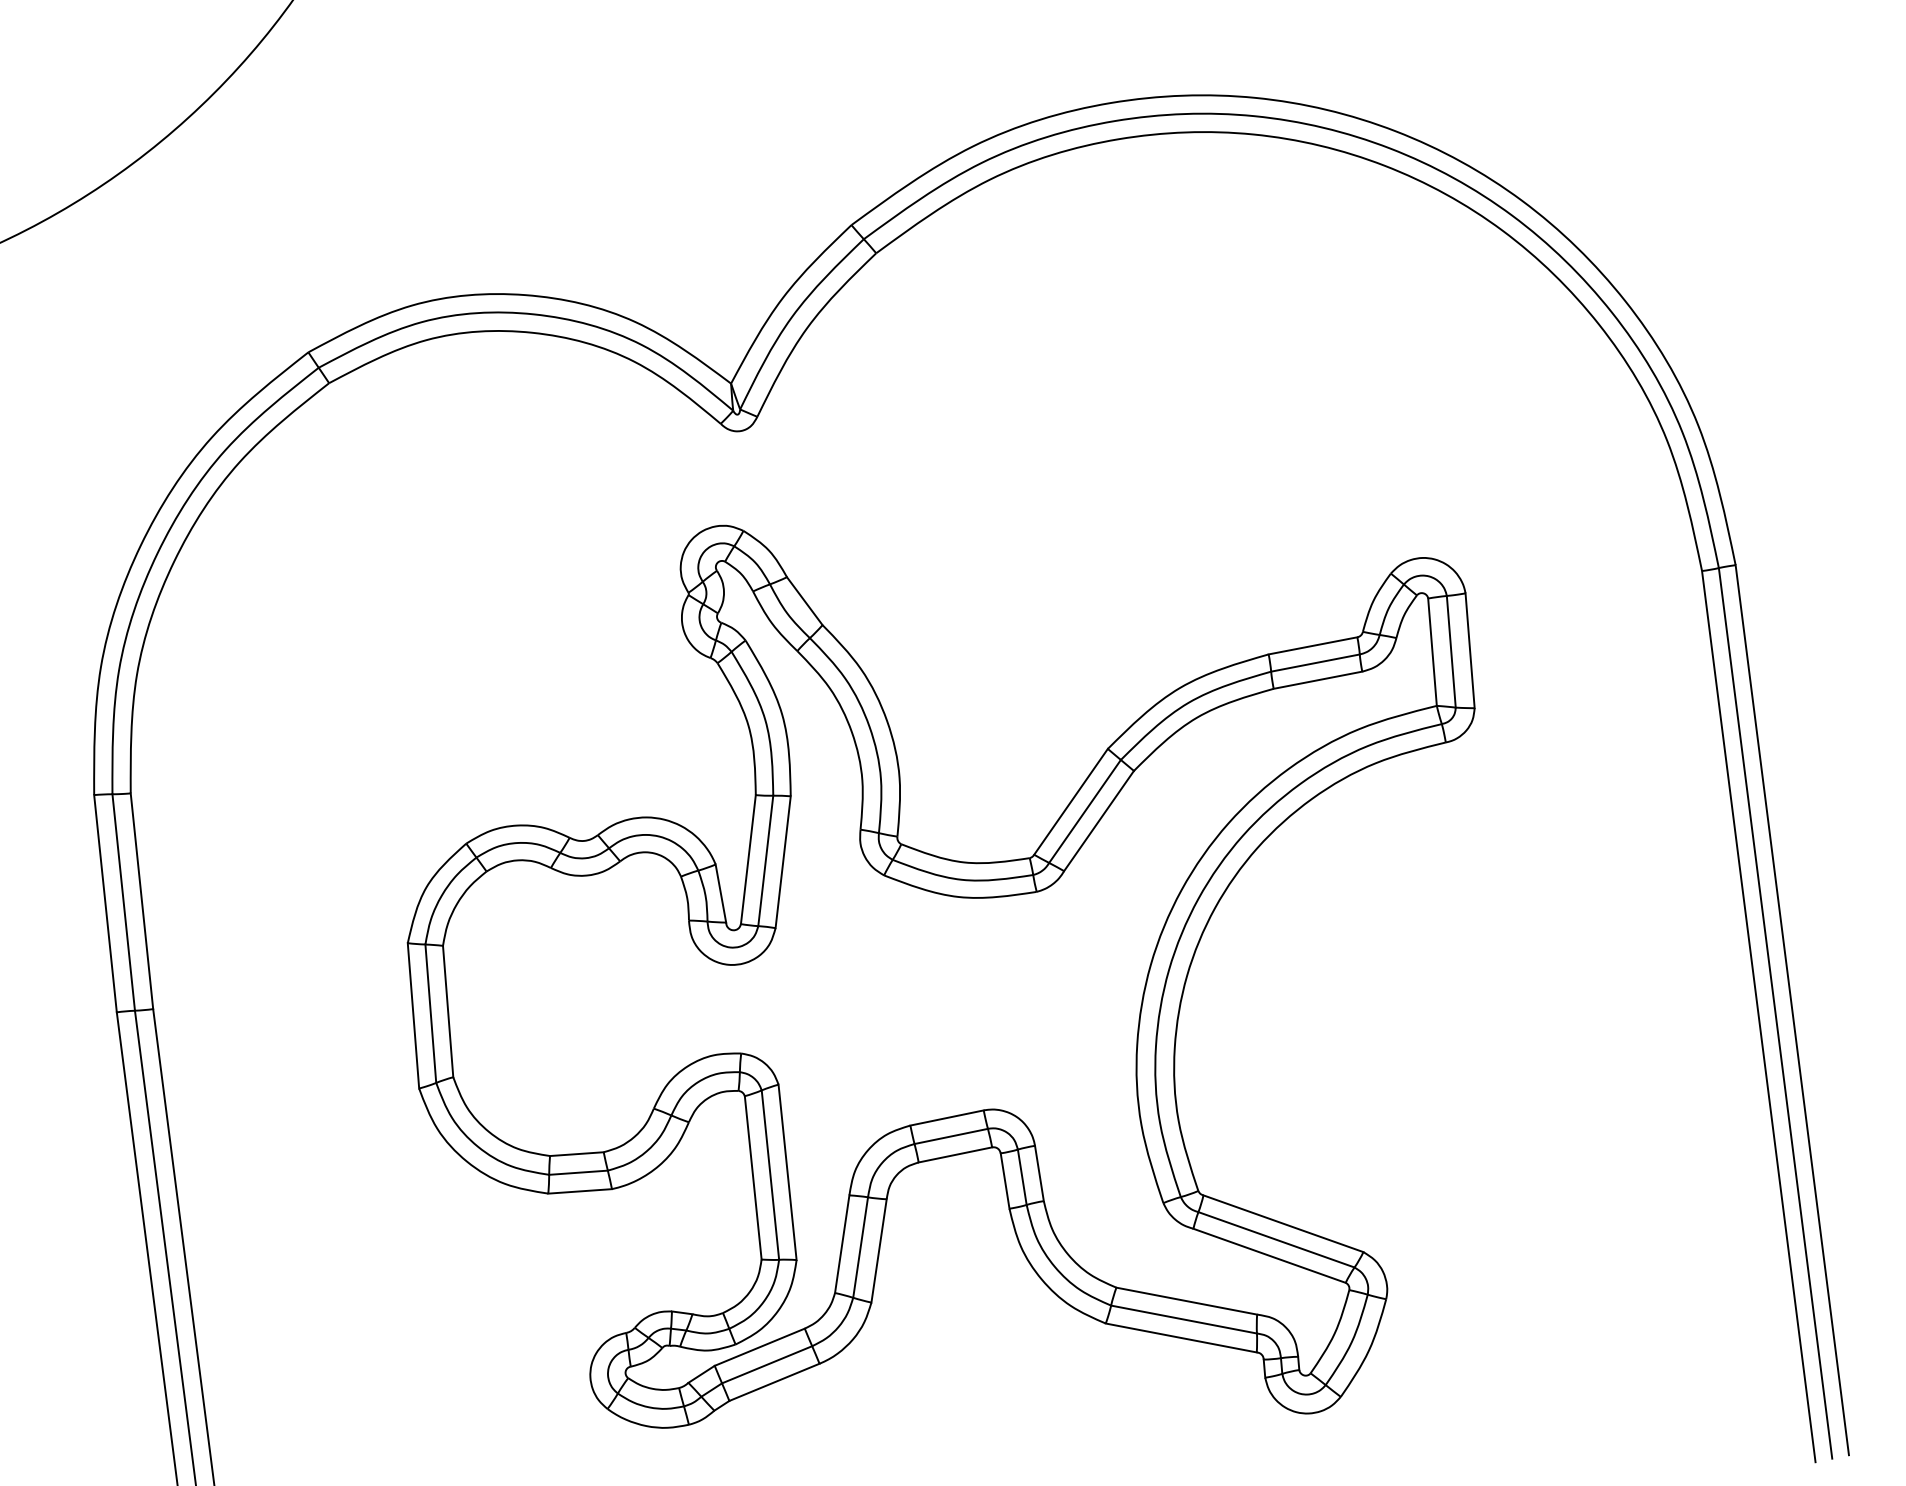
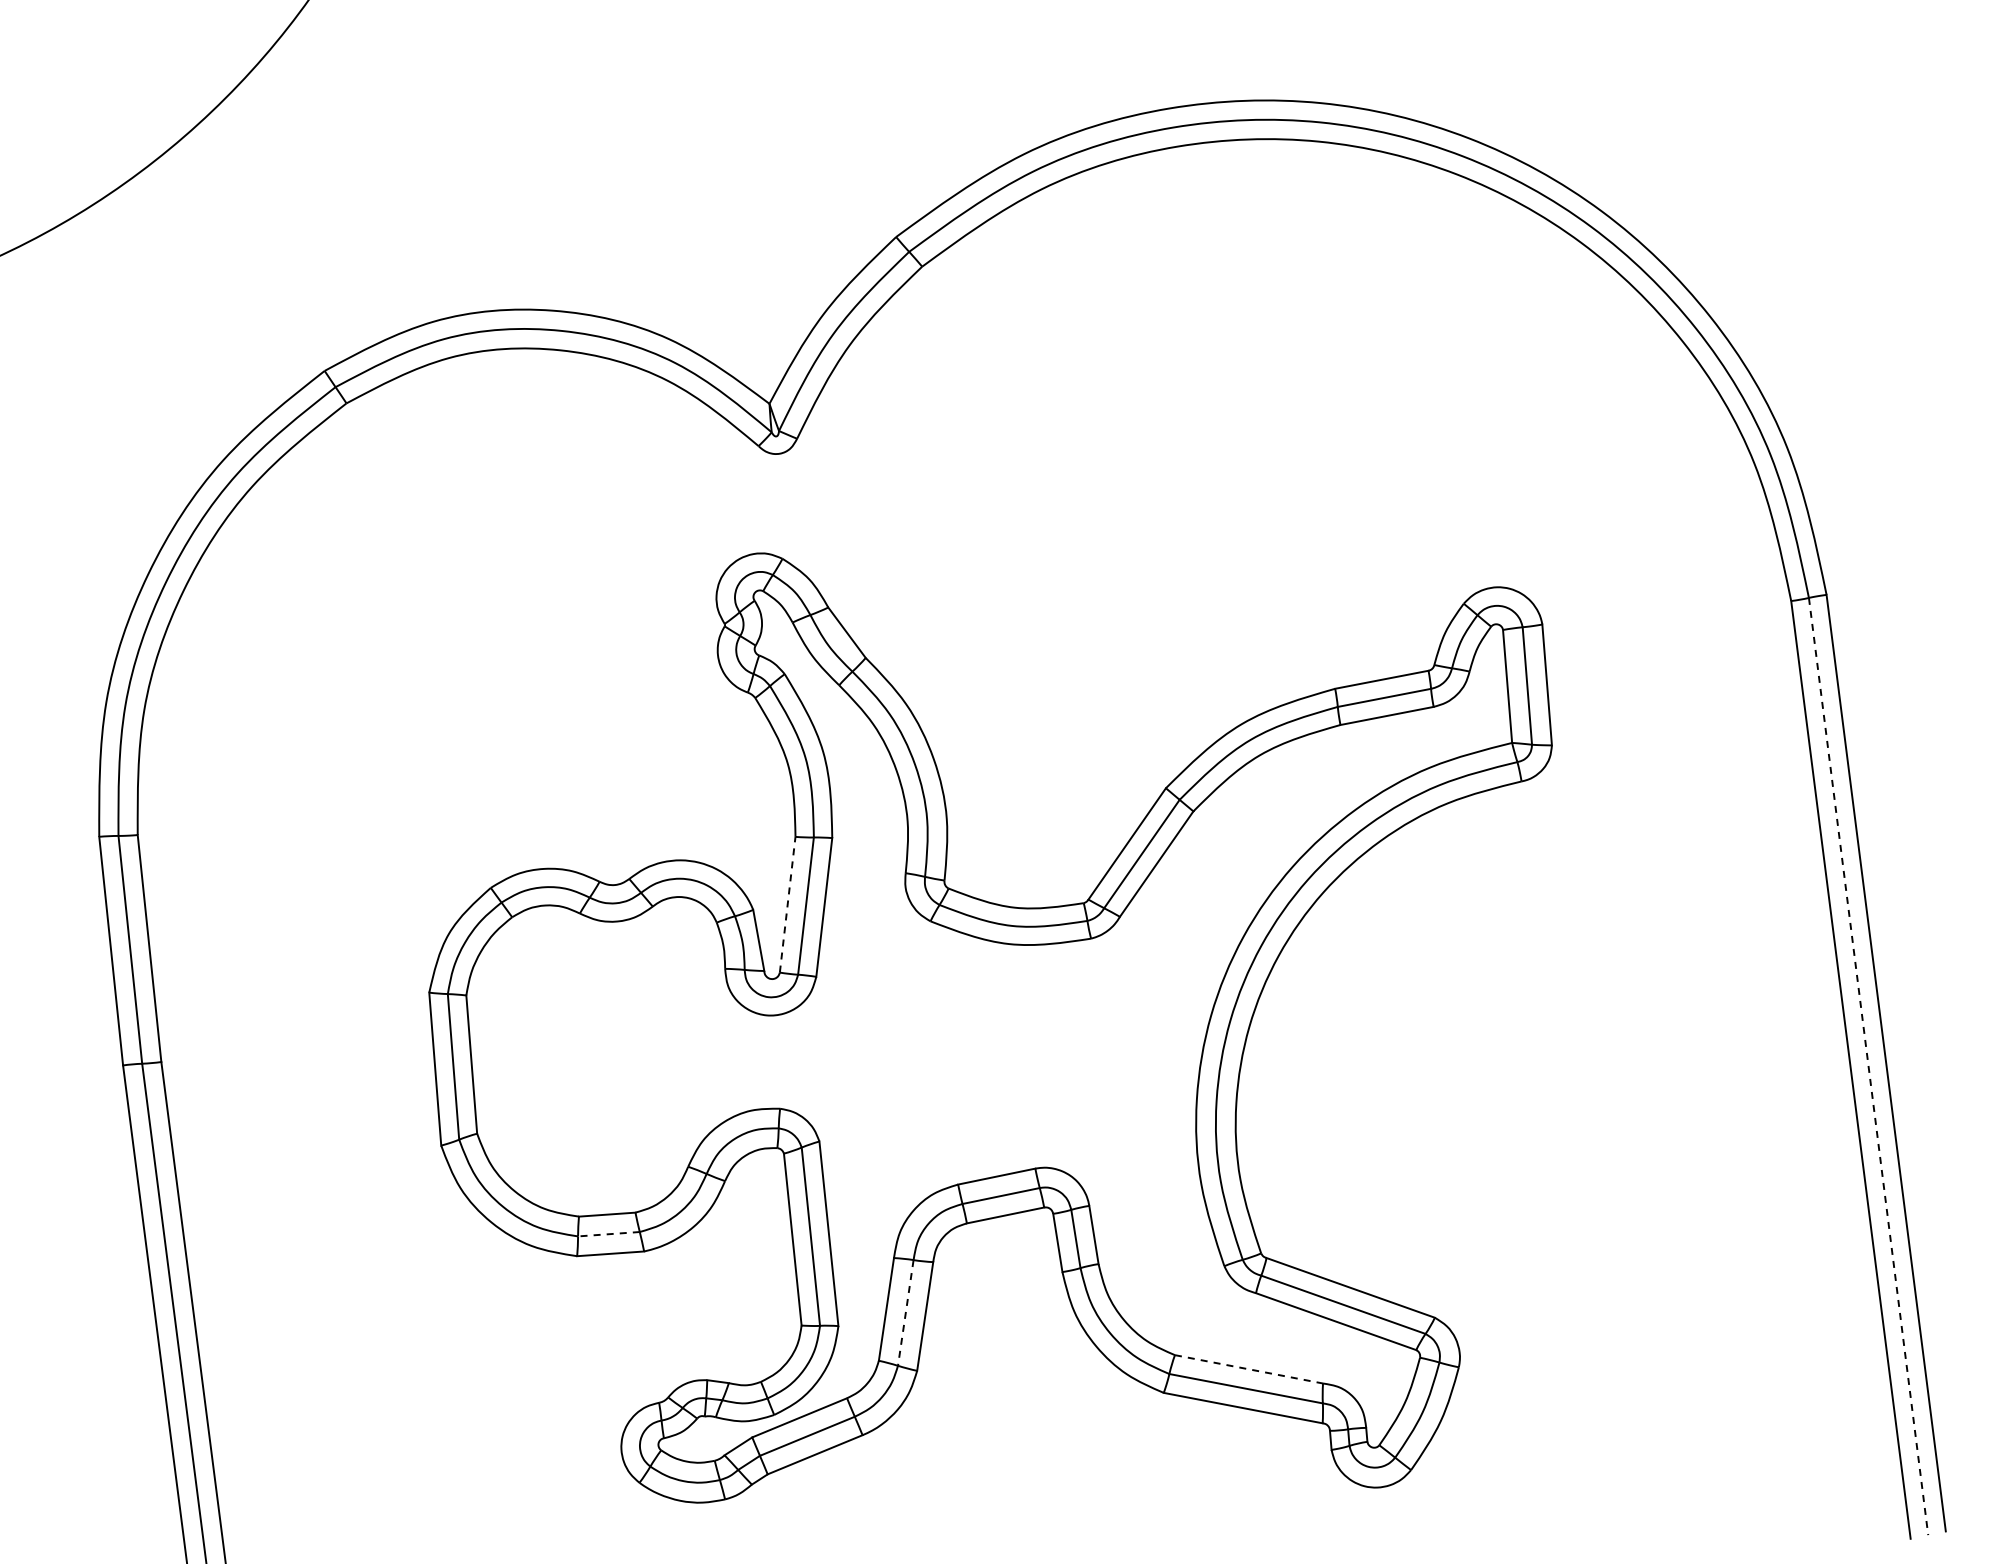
line: (748, 859) -> (787, 904), solid -> dashed
line: (1775, 1014) -> (1868, 1067), solid -> dashed
line: (578, 1173) -> (608, 1234), solid -> dashed
line: (860, 1248) -> (905, 1313), solid -> dashed
line: (1187, 1301) -> (1249, 1369), solid -> dashed

